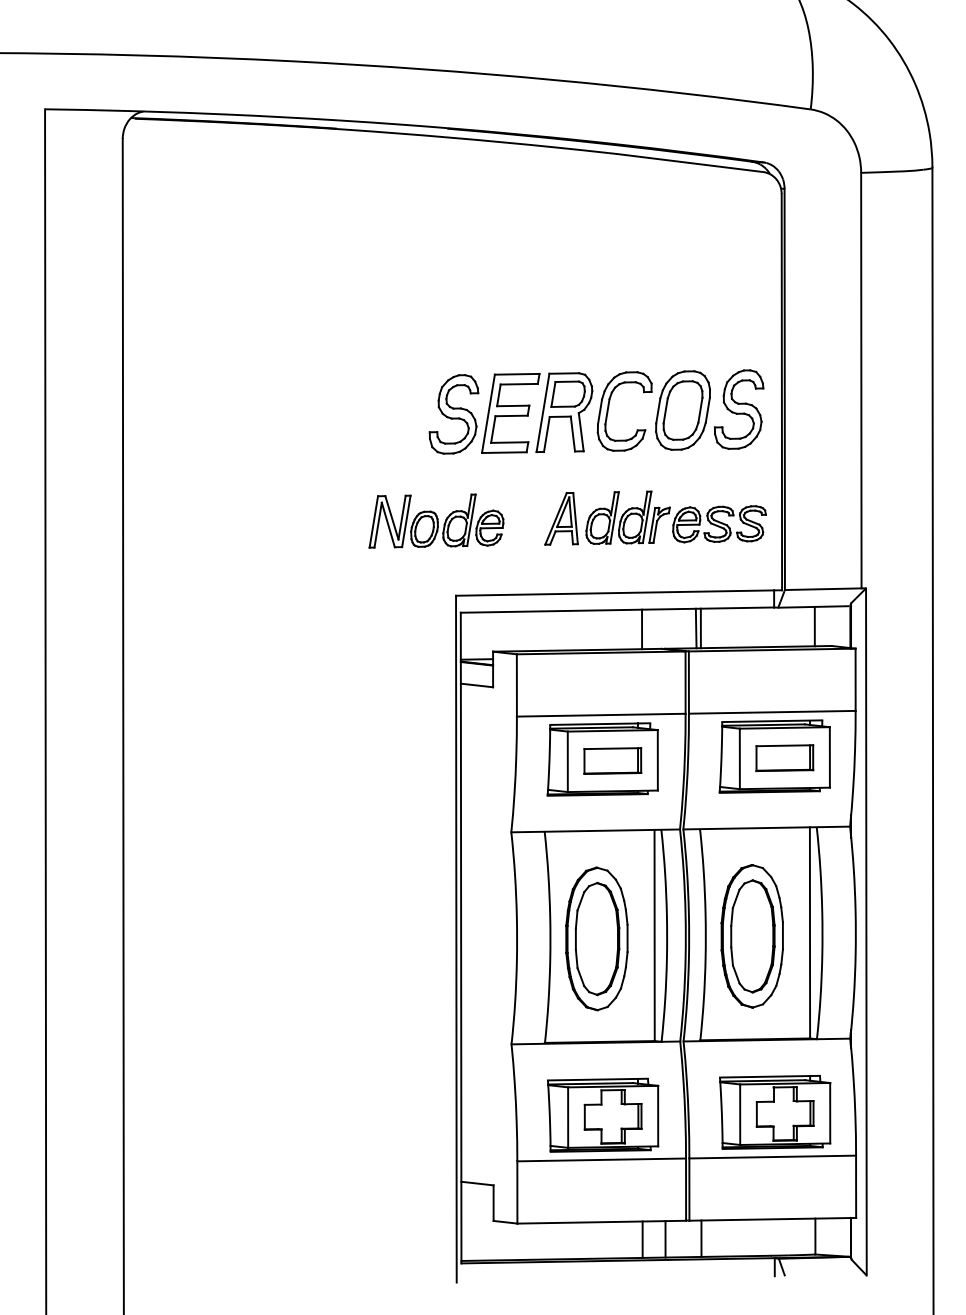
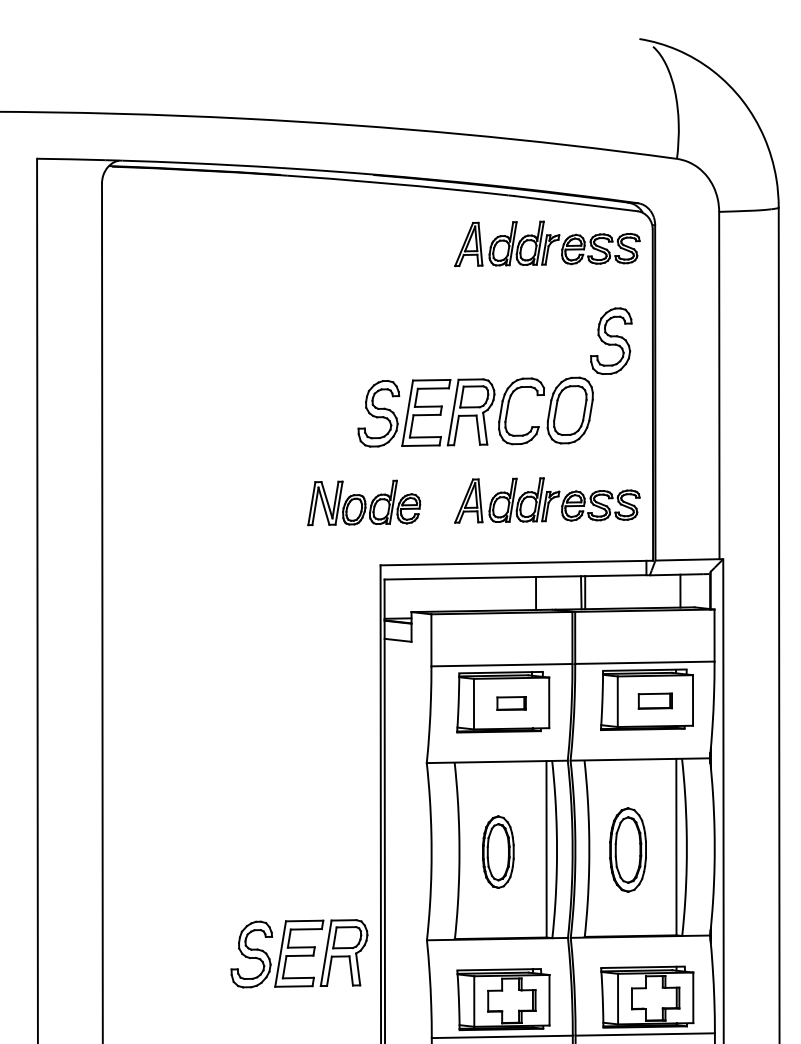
part: (655, 210) -> (547, 243), added
part: (739, 409) -> (611, 341), moved
part: (784, 758) -> (655, 701), size x0.7
part: (612, 760) -> (511, 703), size x0.6
part: (751, 936) -> (627, 850), size x0.7
part: (596, 938) -> (497, 851), size x0.6
part: (358, 1060) -> (299, 953), added

